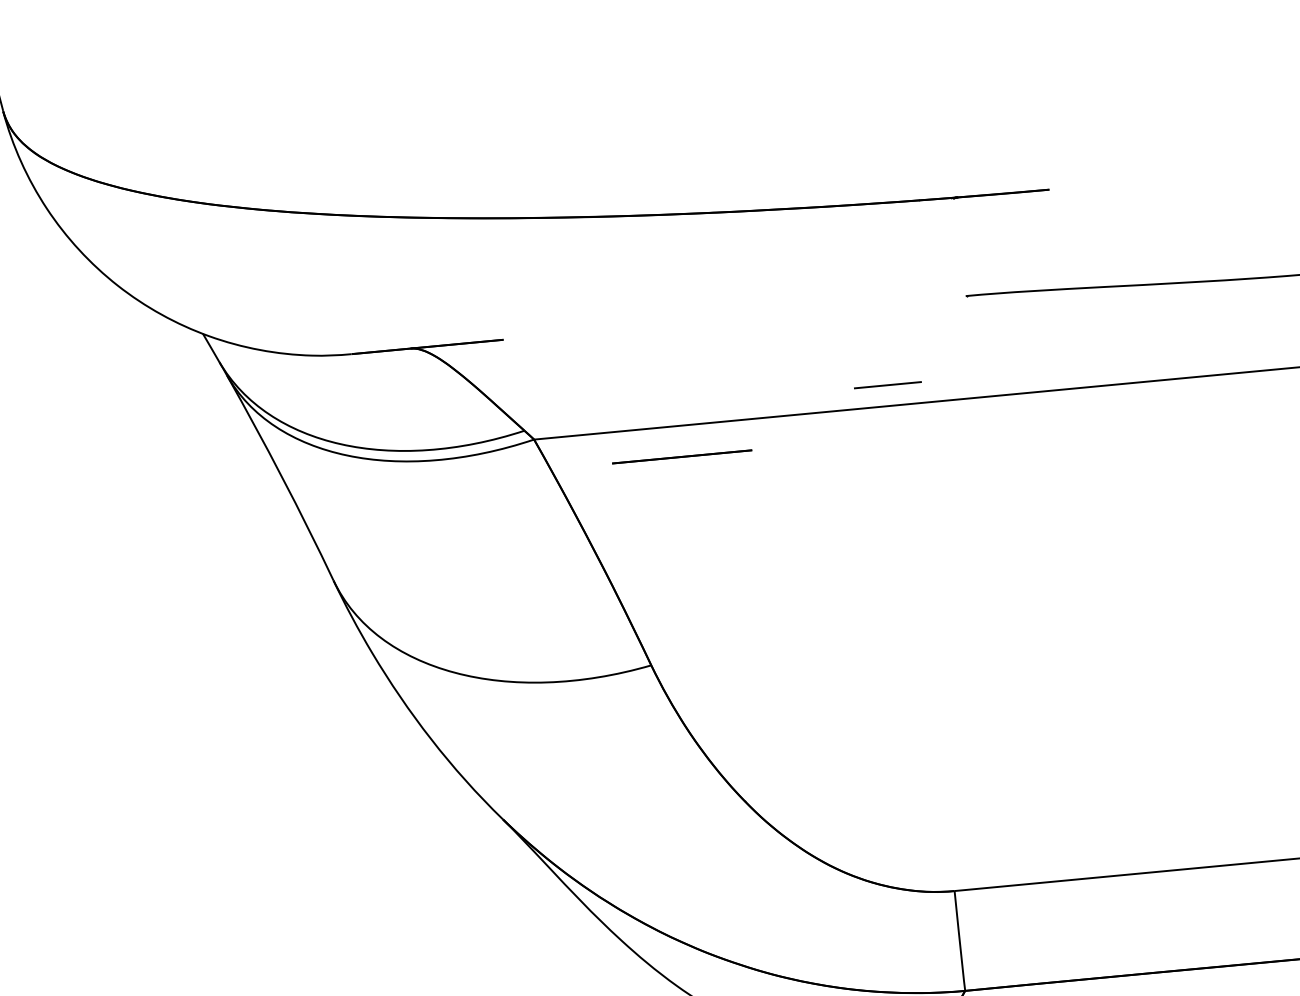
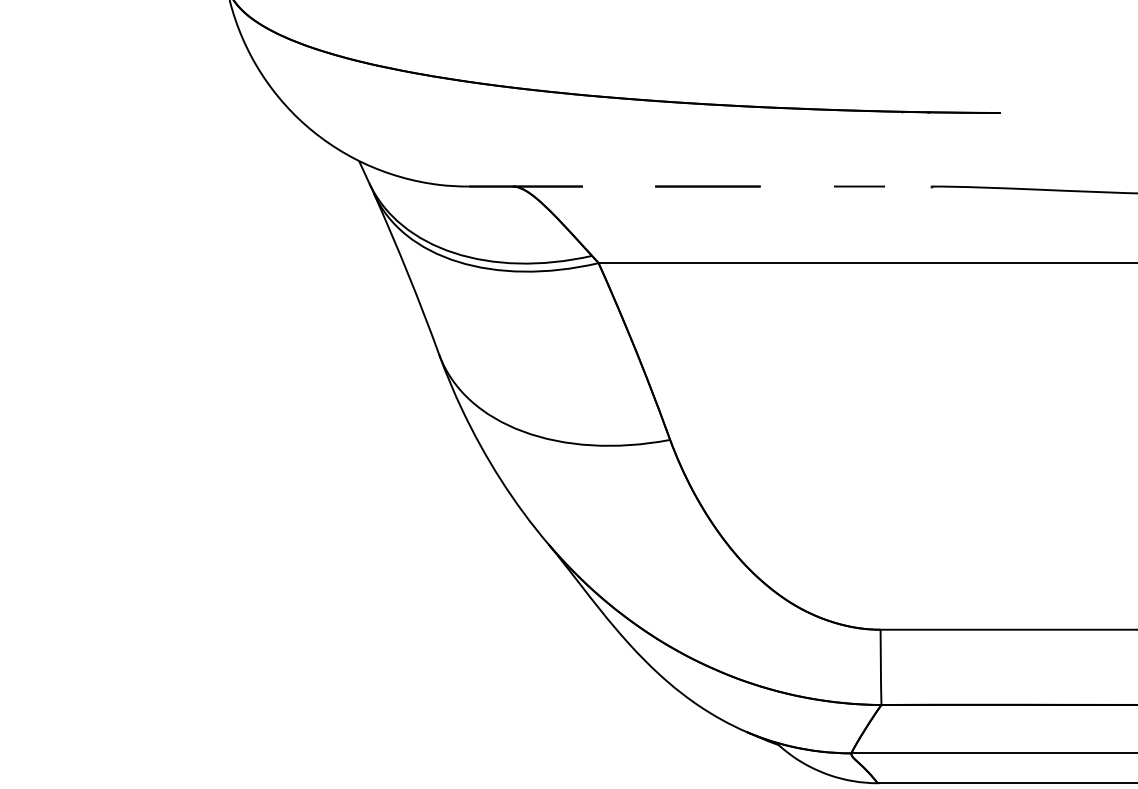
line: (887, 385) -> (859, 186), moved
line: (681, 456) -> (707, 186), moved

